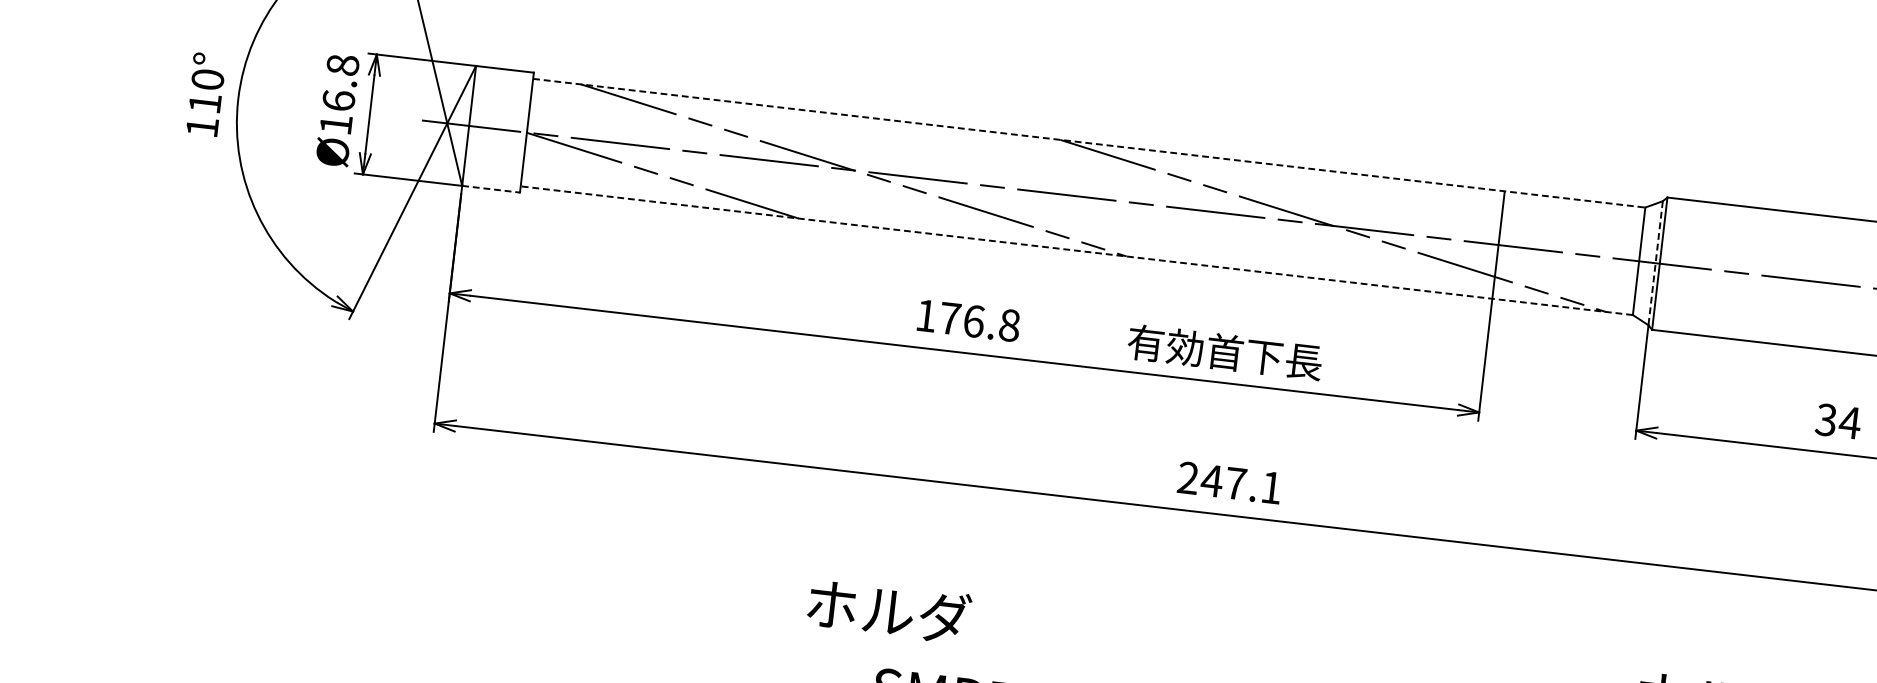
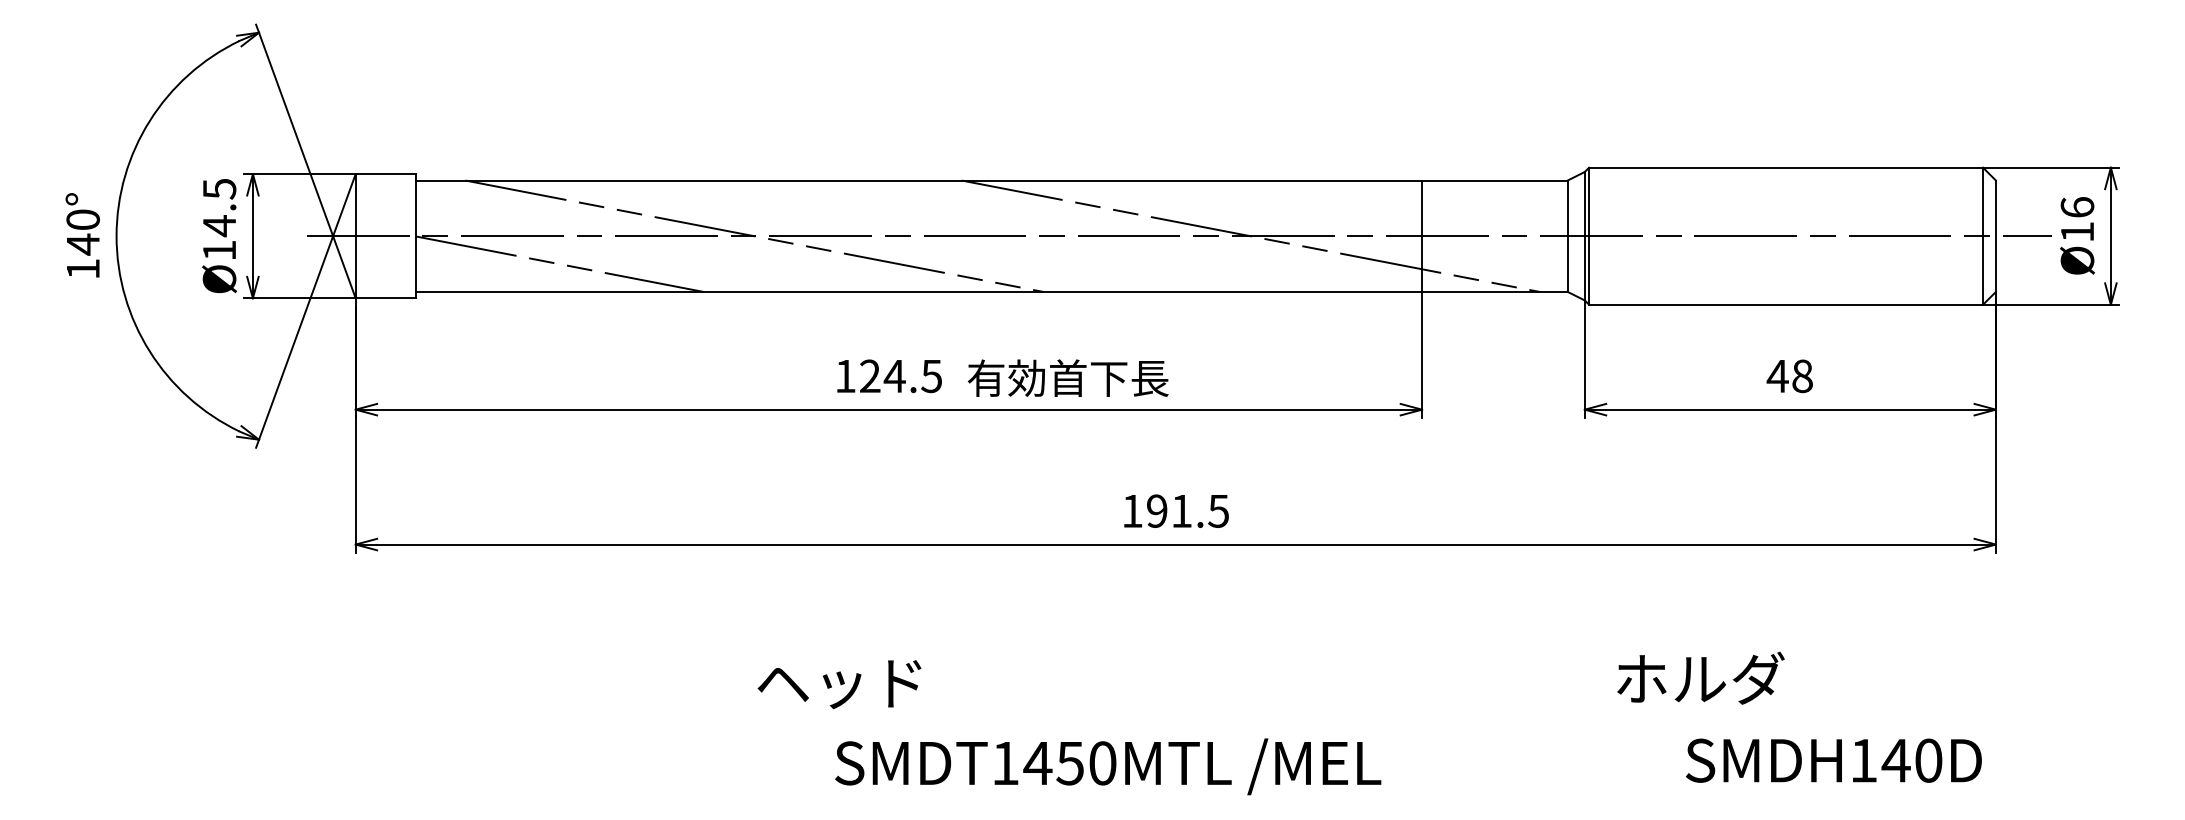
text: (340, 82) -> (219, 207), Ø16.8 -> Ø14.5
text: (205, 103) -> (83, 244), 110° -> 140°
line: (1090, 143) -> (992, 180), dashed -> solid
line: (490, 189) -> (385, 298), dashed -> solid
line: (1076, 250) -> (991, 291), dashed -> solid
line: (1655, 263) -> (1584, 236), dashed -> solid
text: (980, 322) -> (901, 376), 176.8 -> 124.5
text: (1224, 351) -> (1067, 377), moved
text: (1837, 421) -> (1789, 376), 34 -> 48
text: (1229, 482) -> (1175, 510), 247.1 -> 191.5
text: (888, 611) -> (841, 682), ホルダ -> ヘッド

